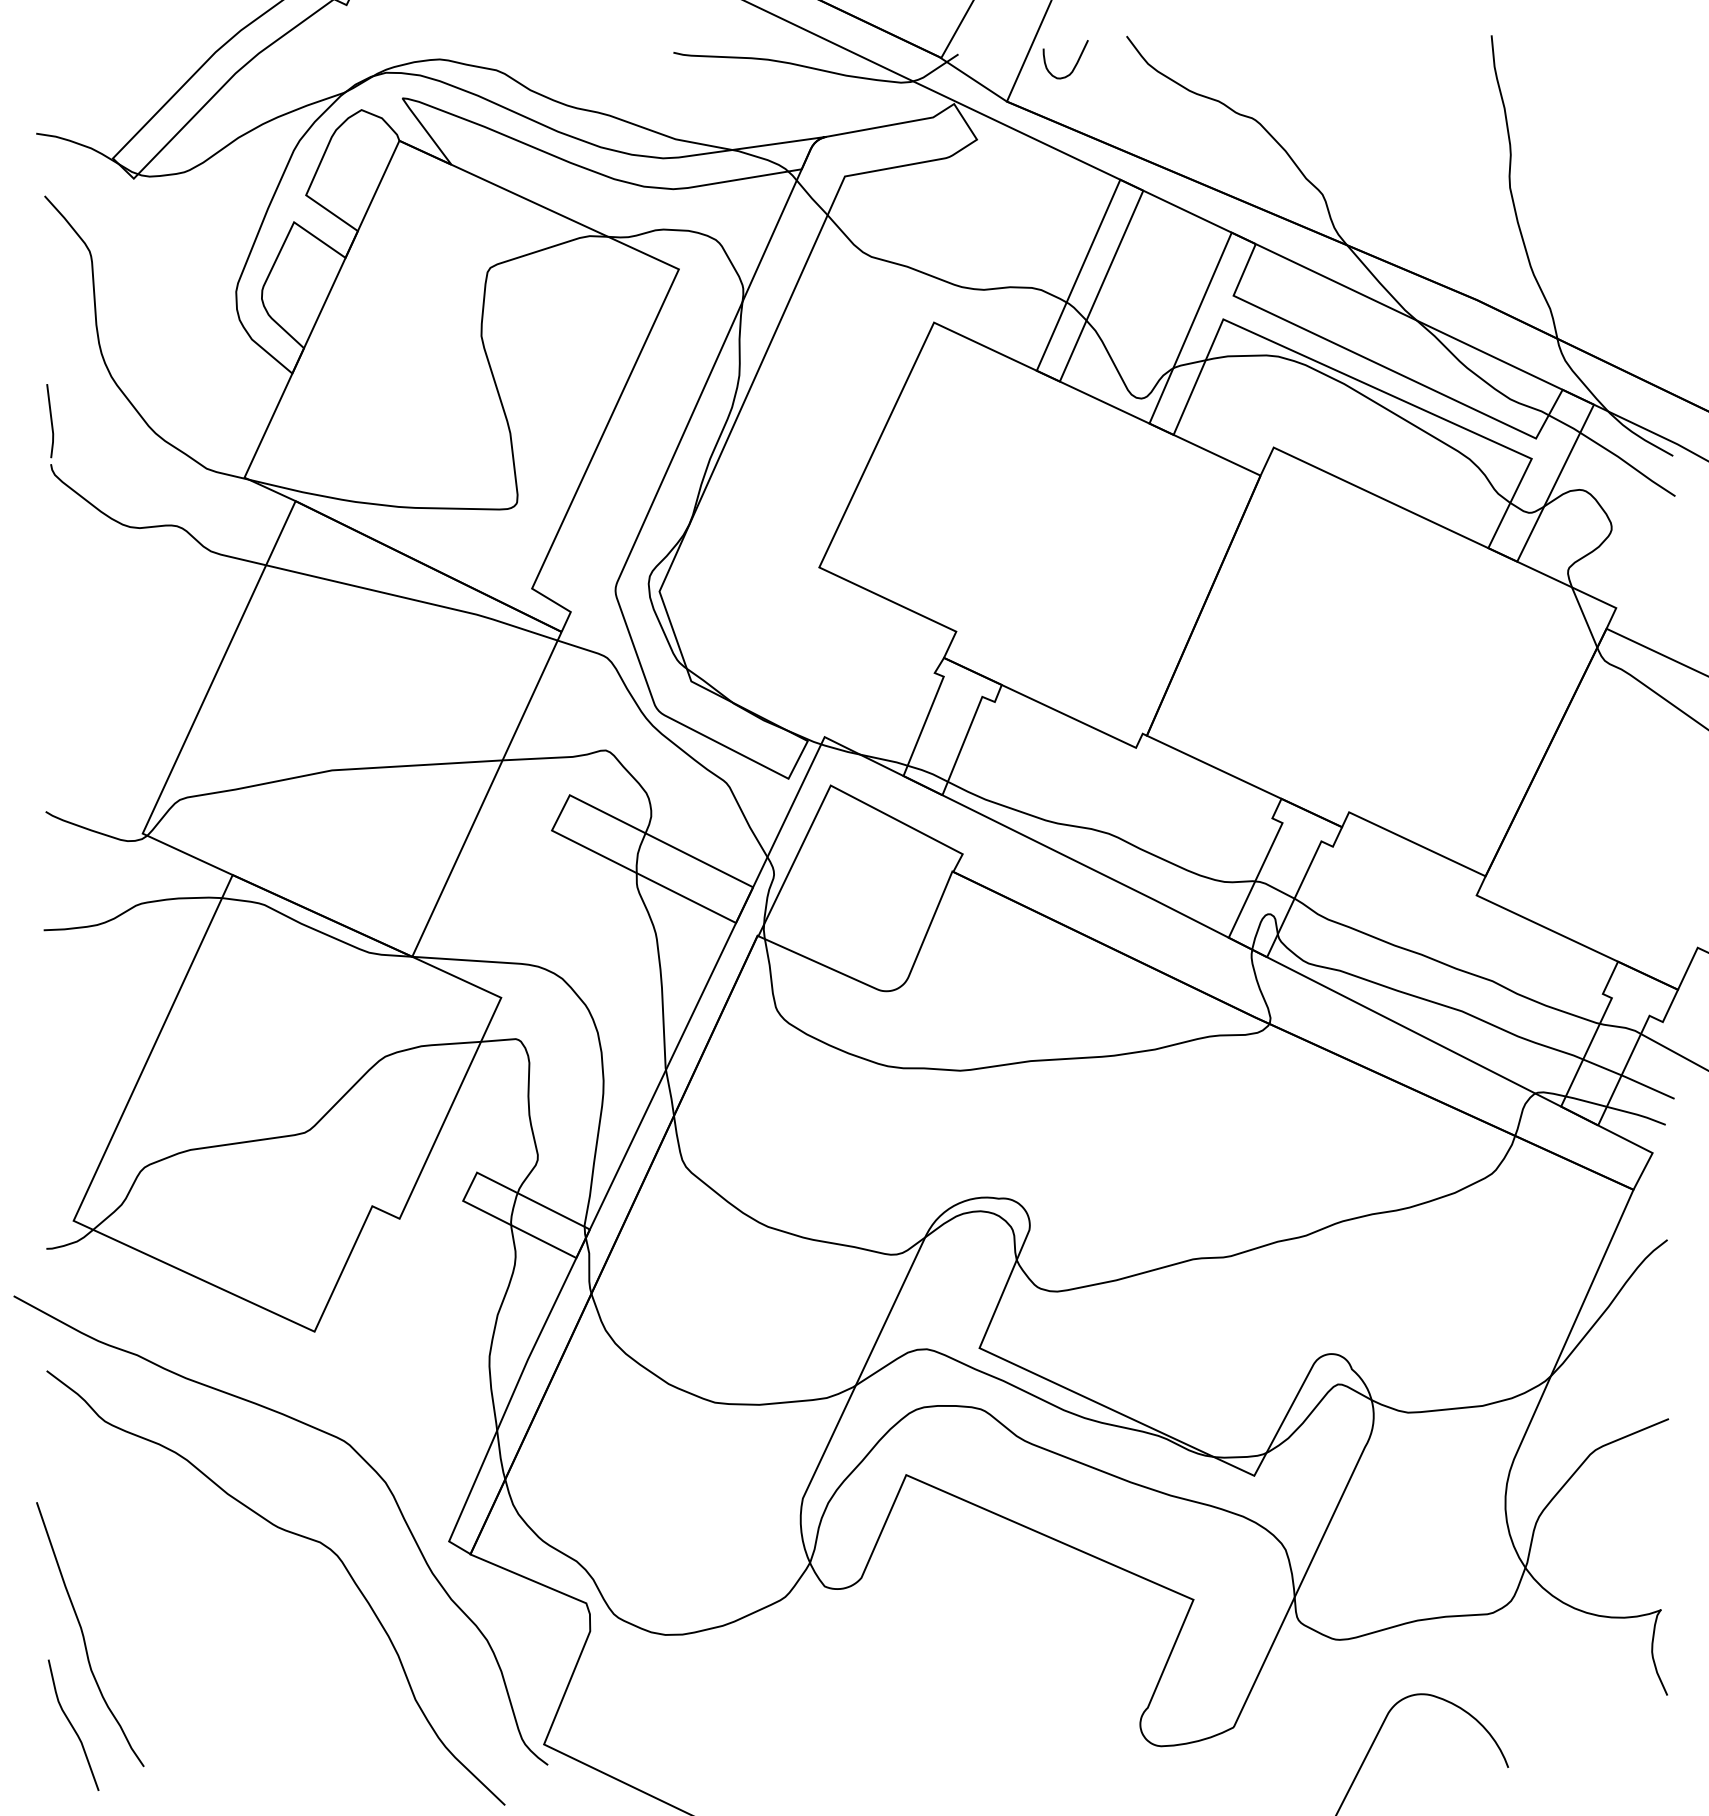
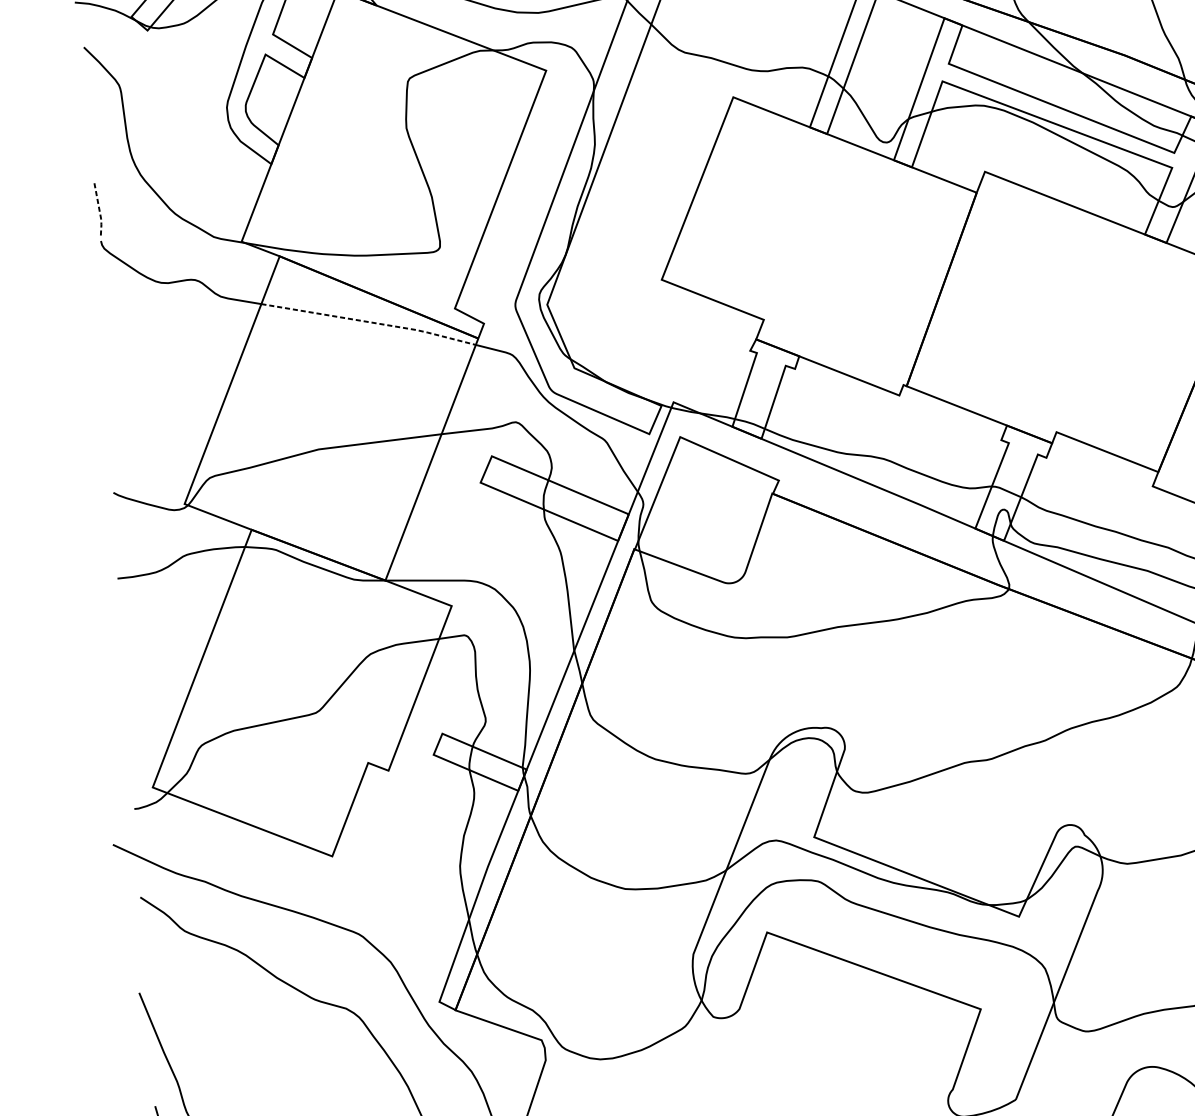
line: (51, 423) -> (99, 211), solid -> dashed
line: (414, 600) -> (370, 322), solid -> dashed

